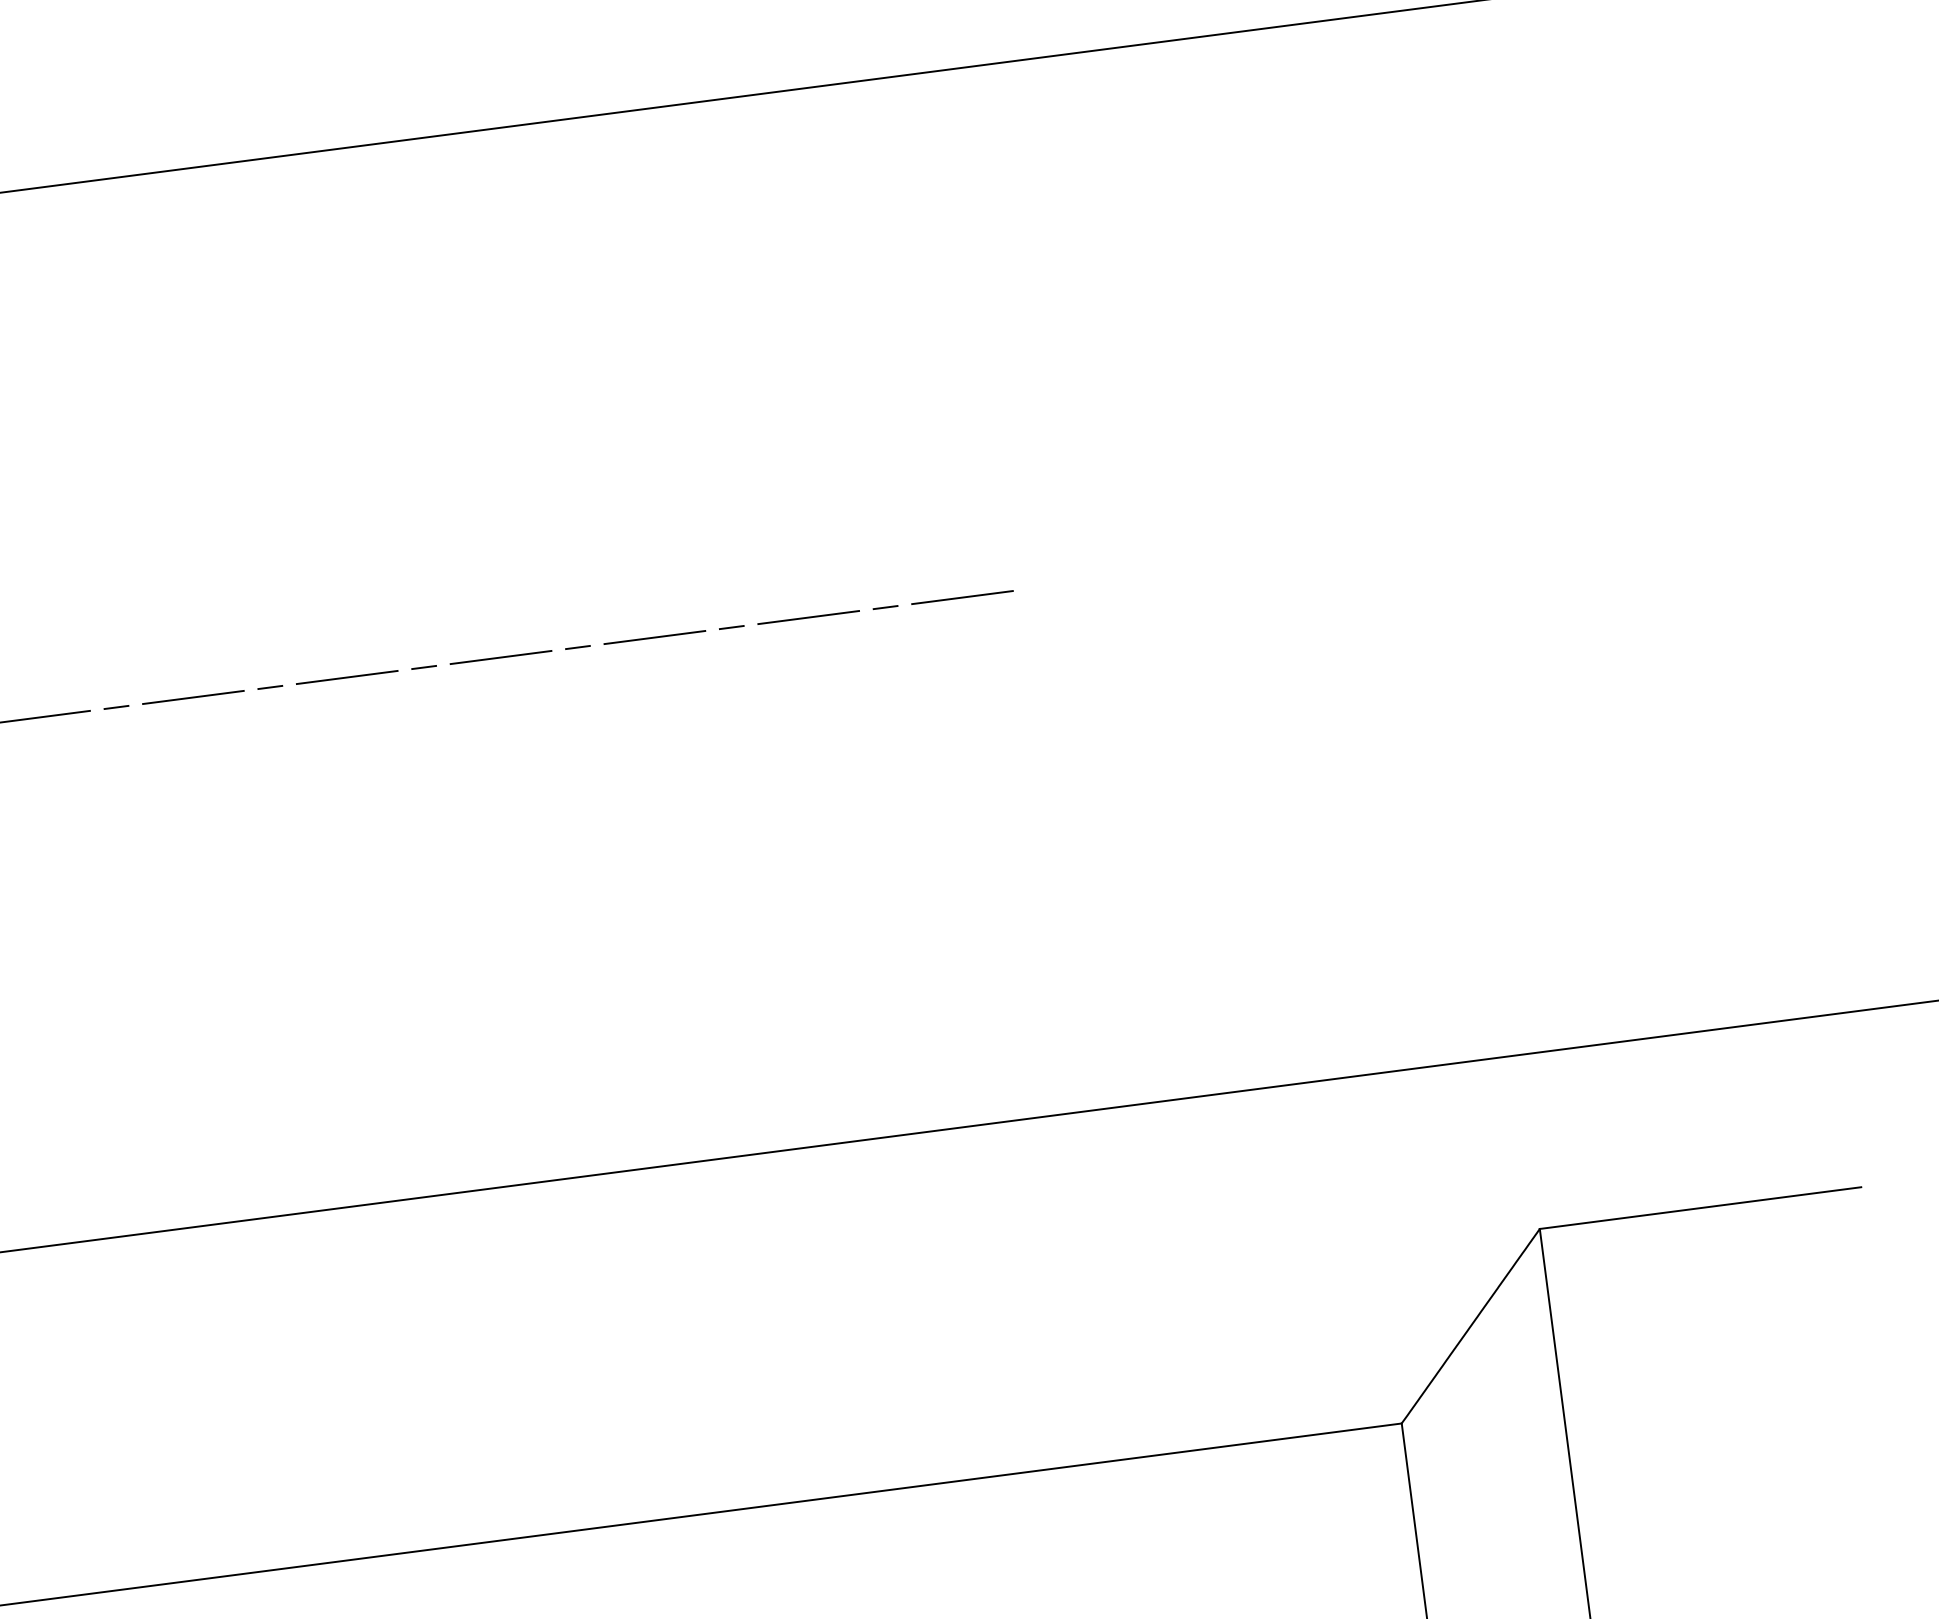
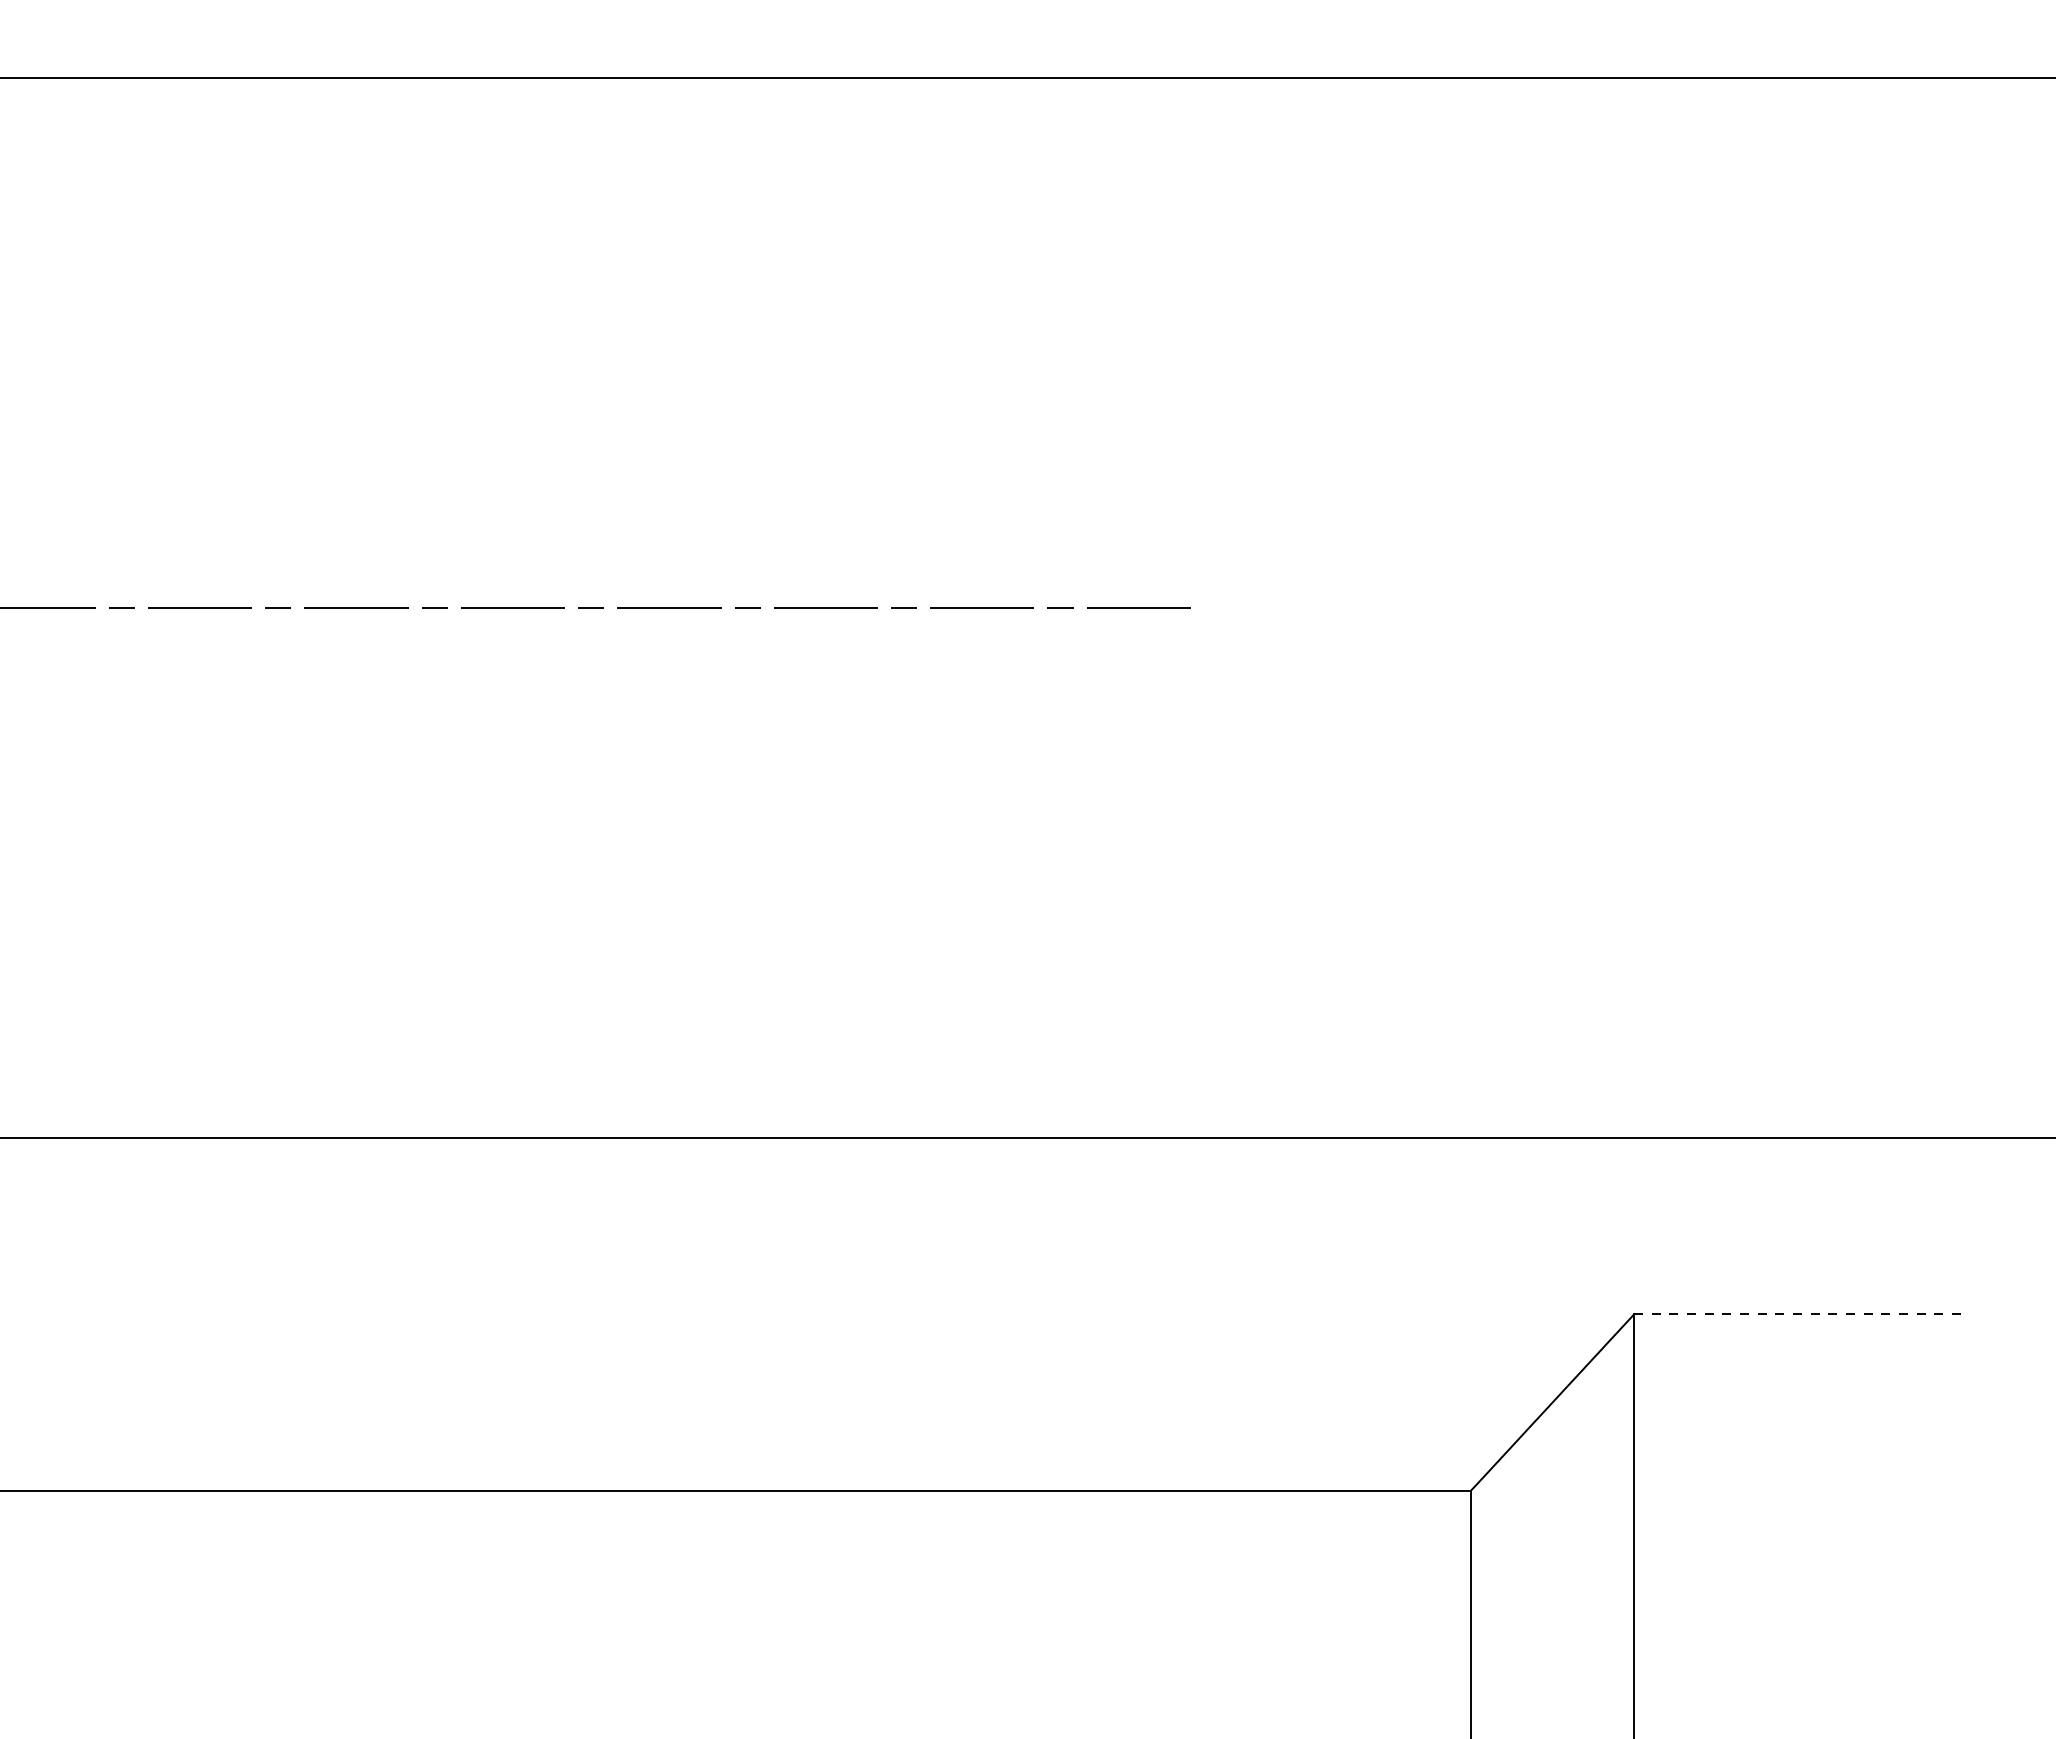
line: (1699, 1208) -> (1796, 1314), solid -> dashed

